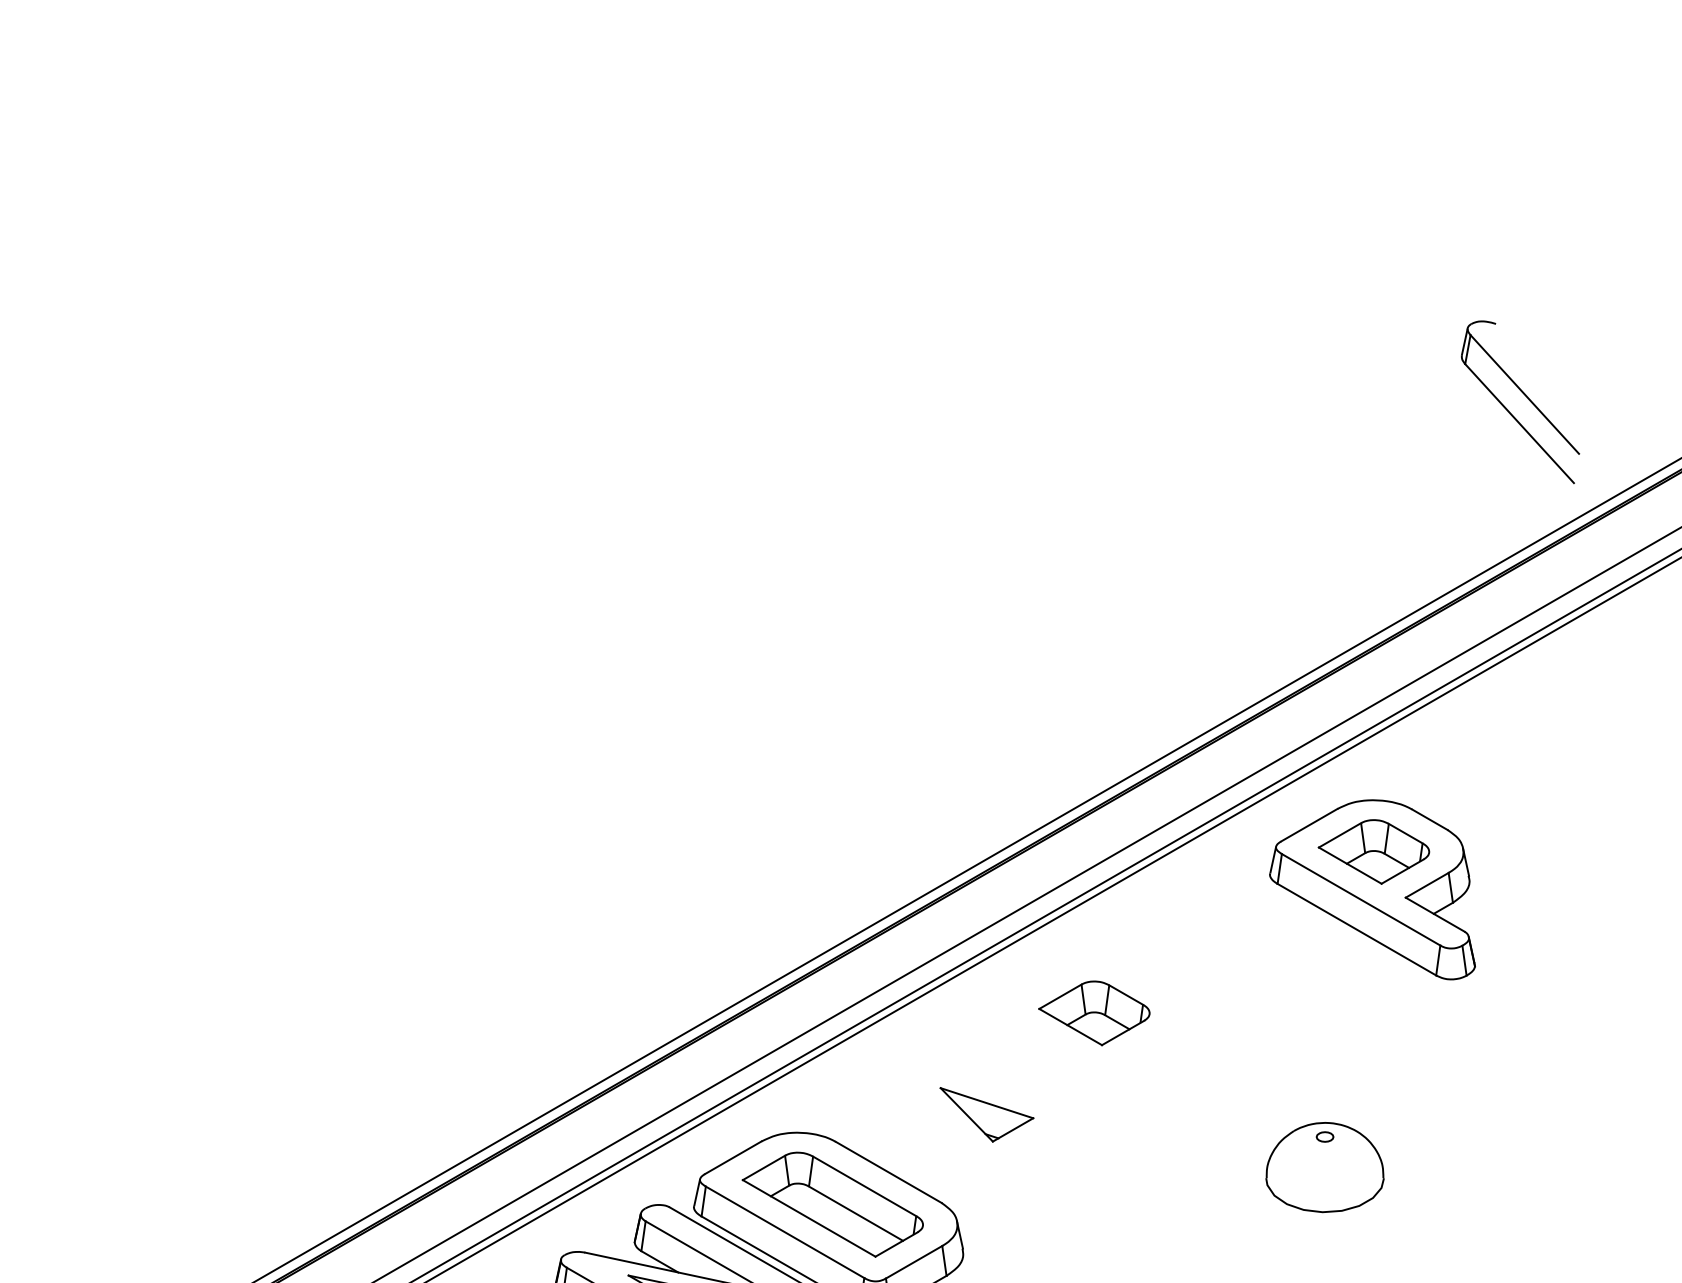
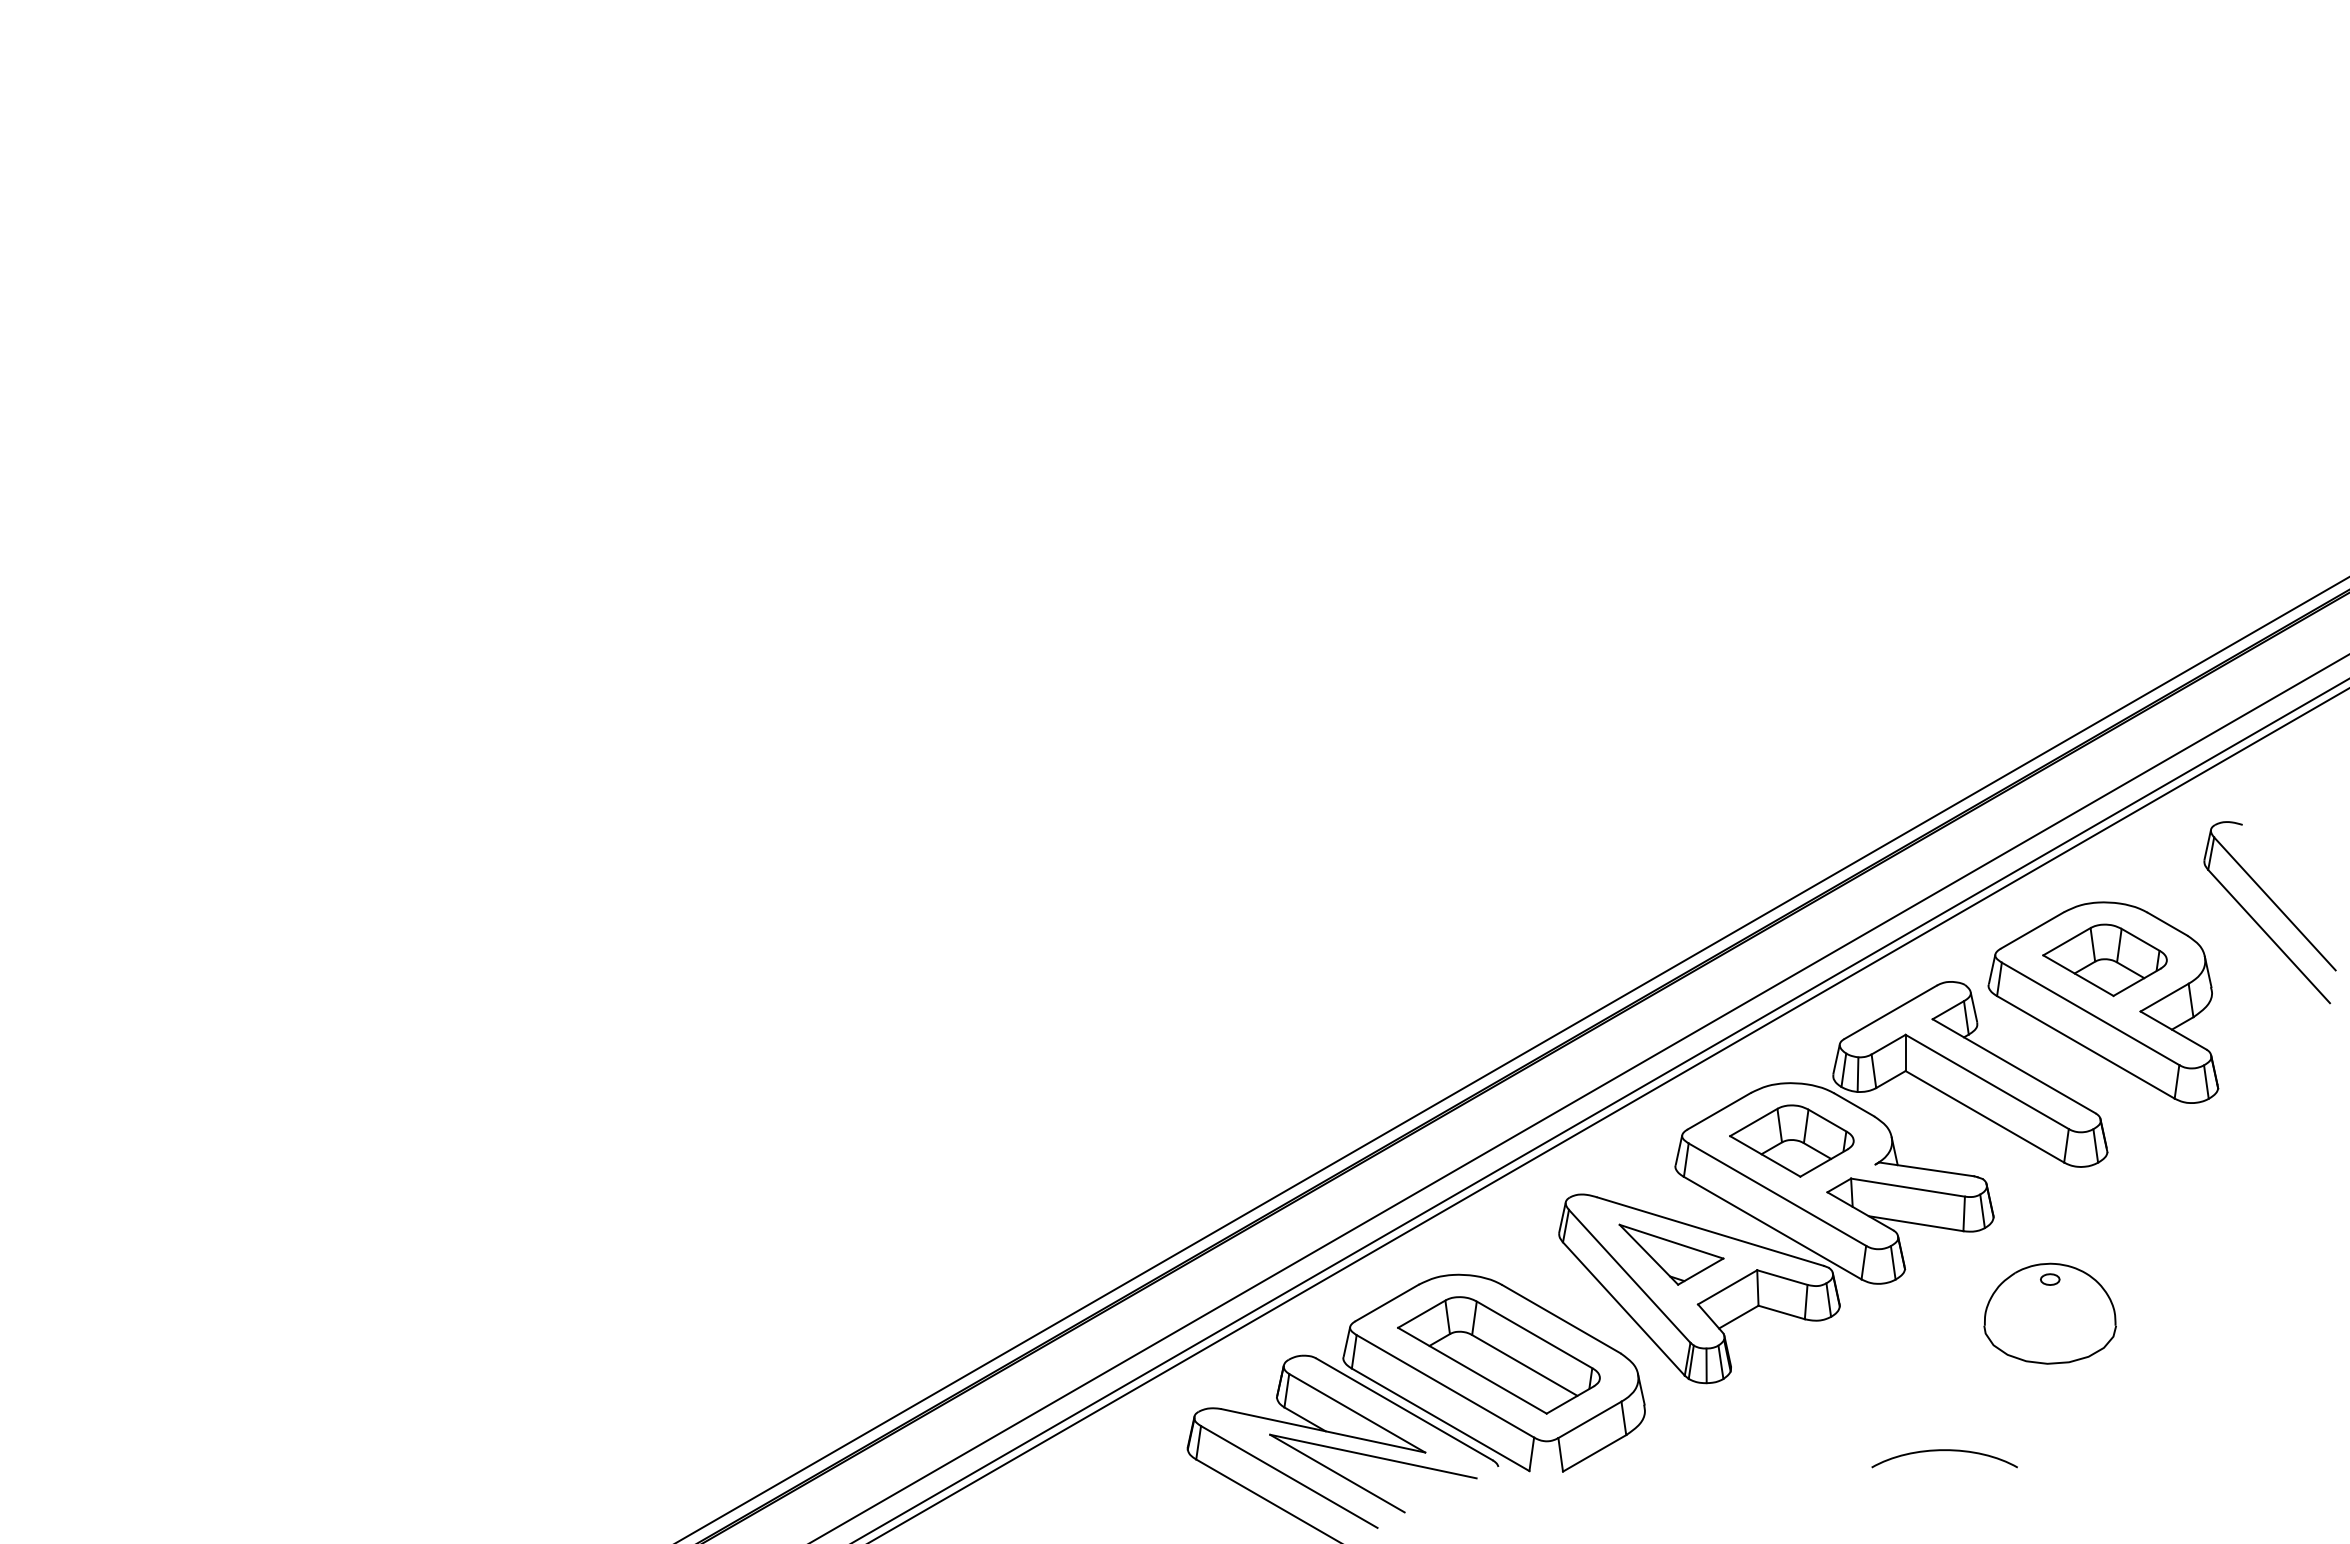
part: (1526, 397) -> (2276, 907), moved
part: (1131, 1050) -> (1833, 1182), added

